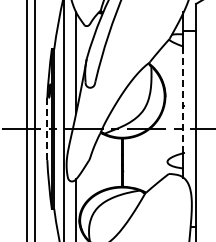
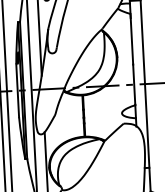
line: (183, 99) -> (132, 59), dashed -> solid
line: (47, 129) -> (17, 91), dashed -> solid

